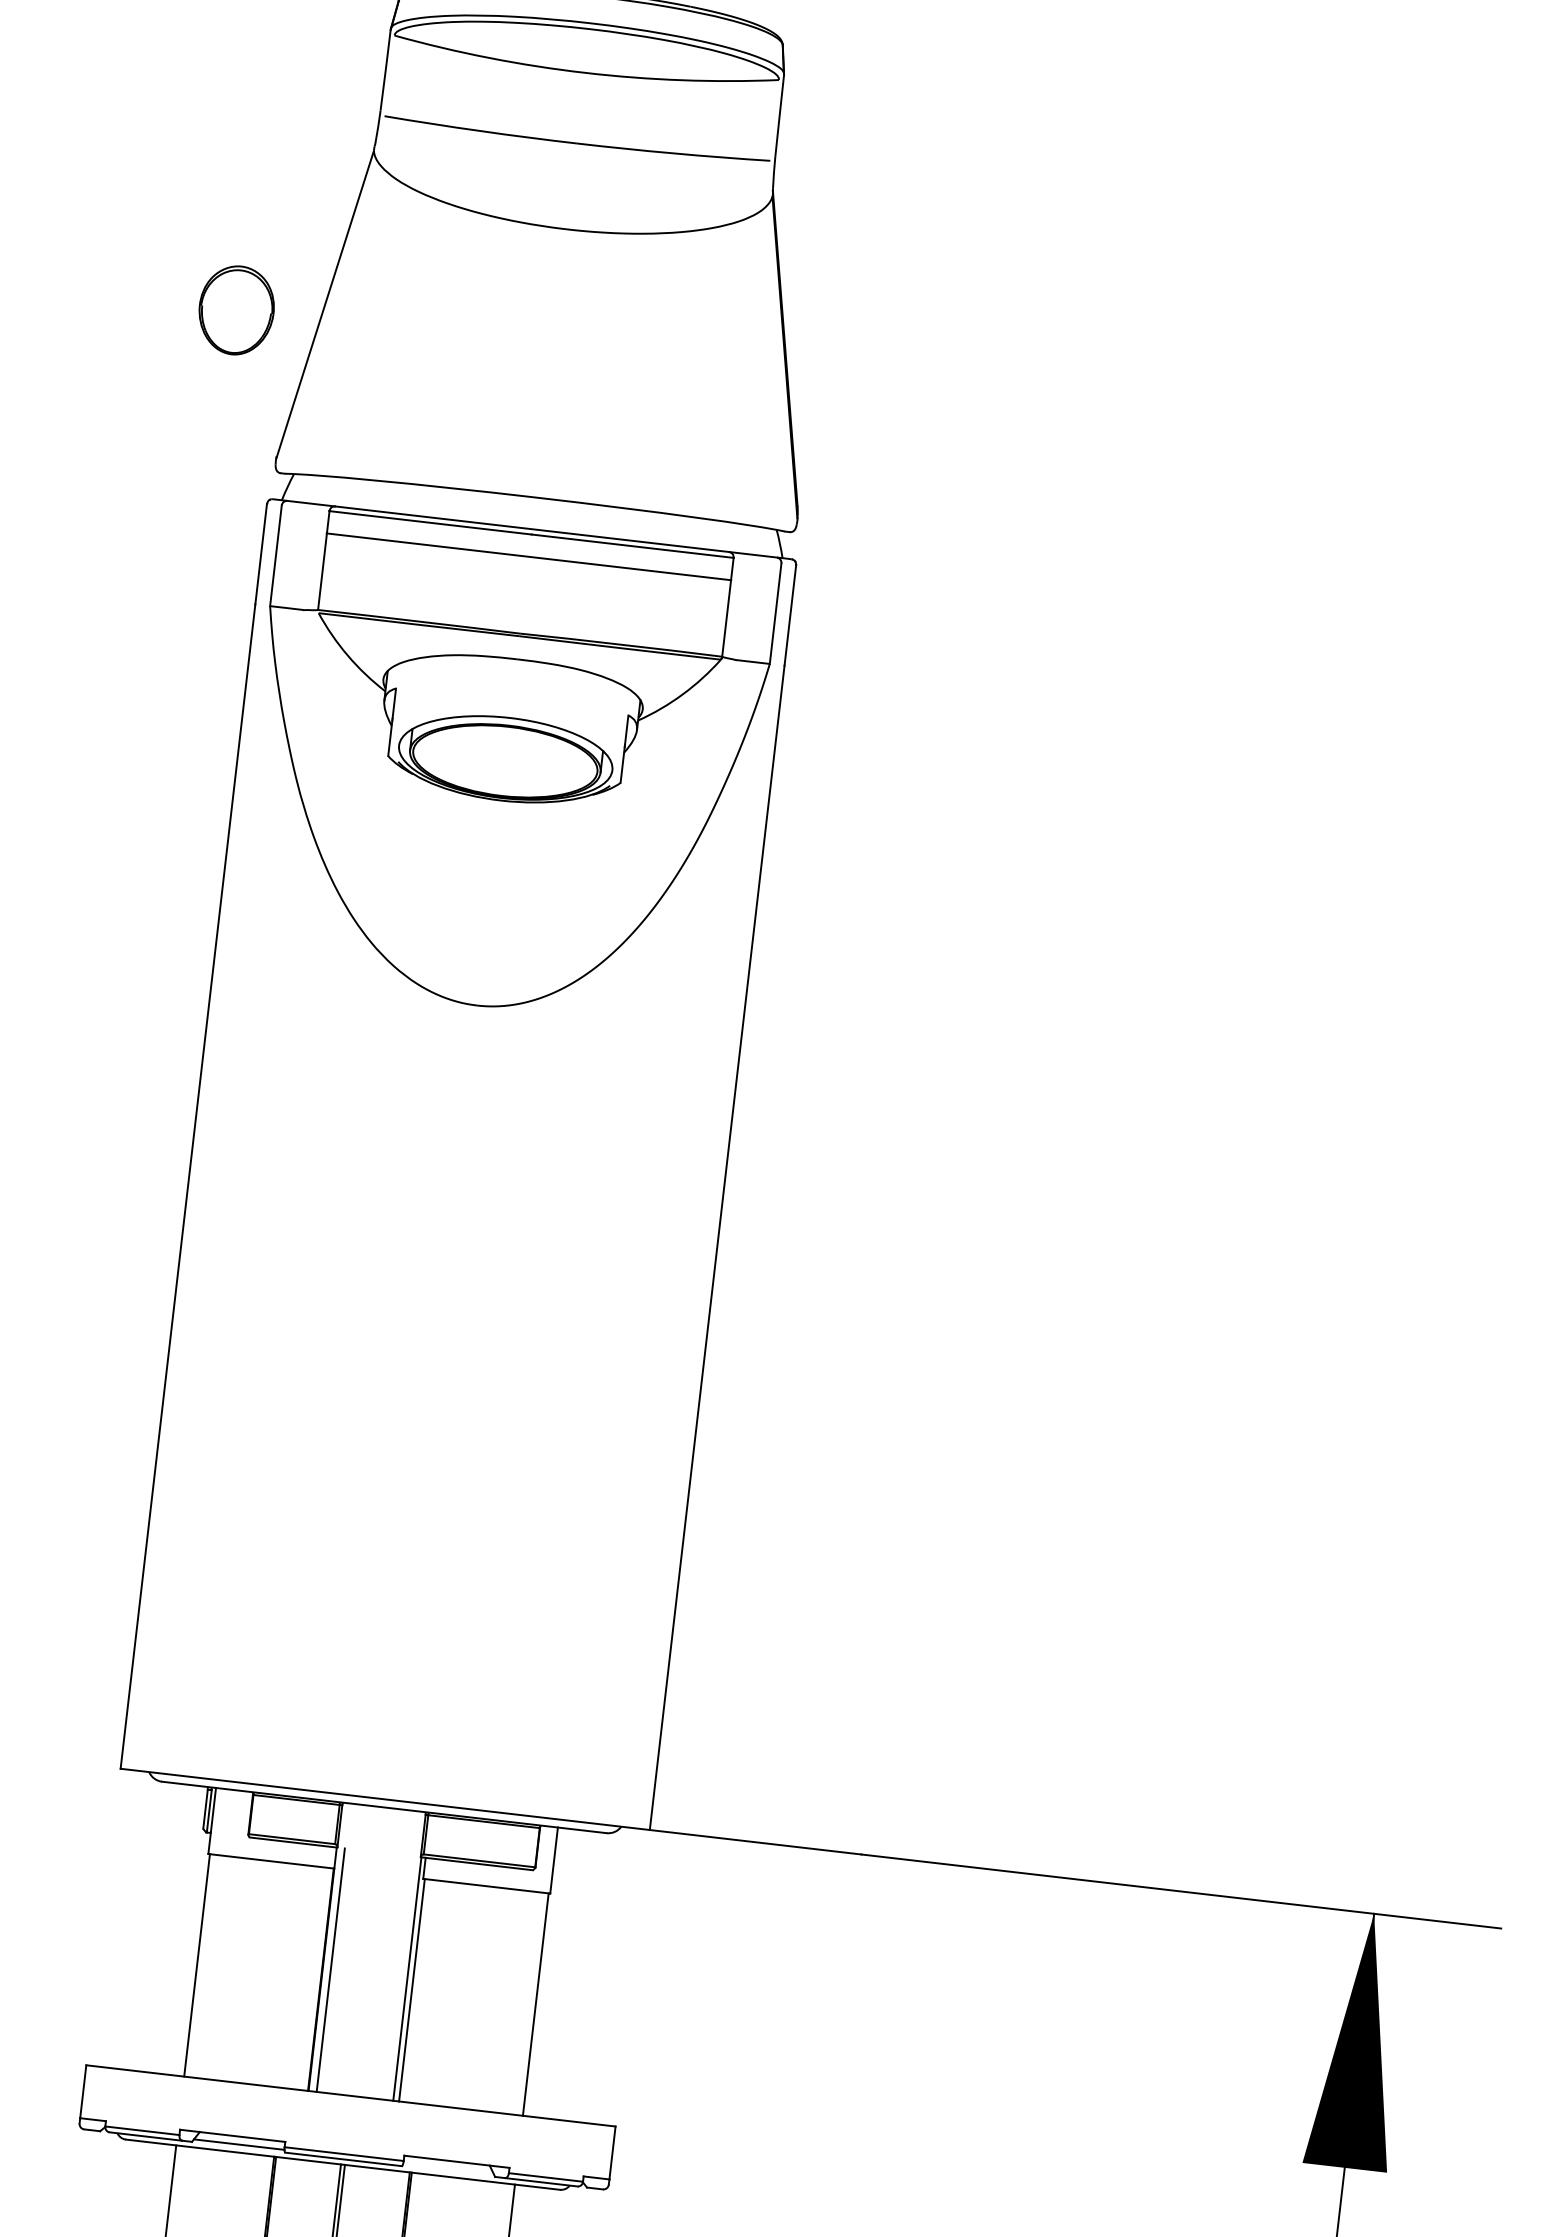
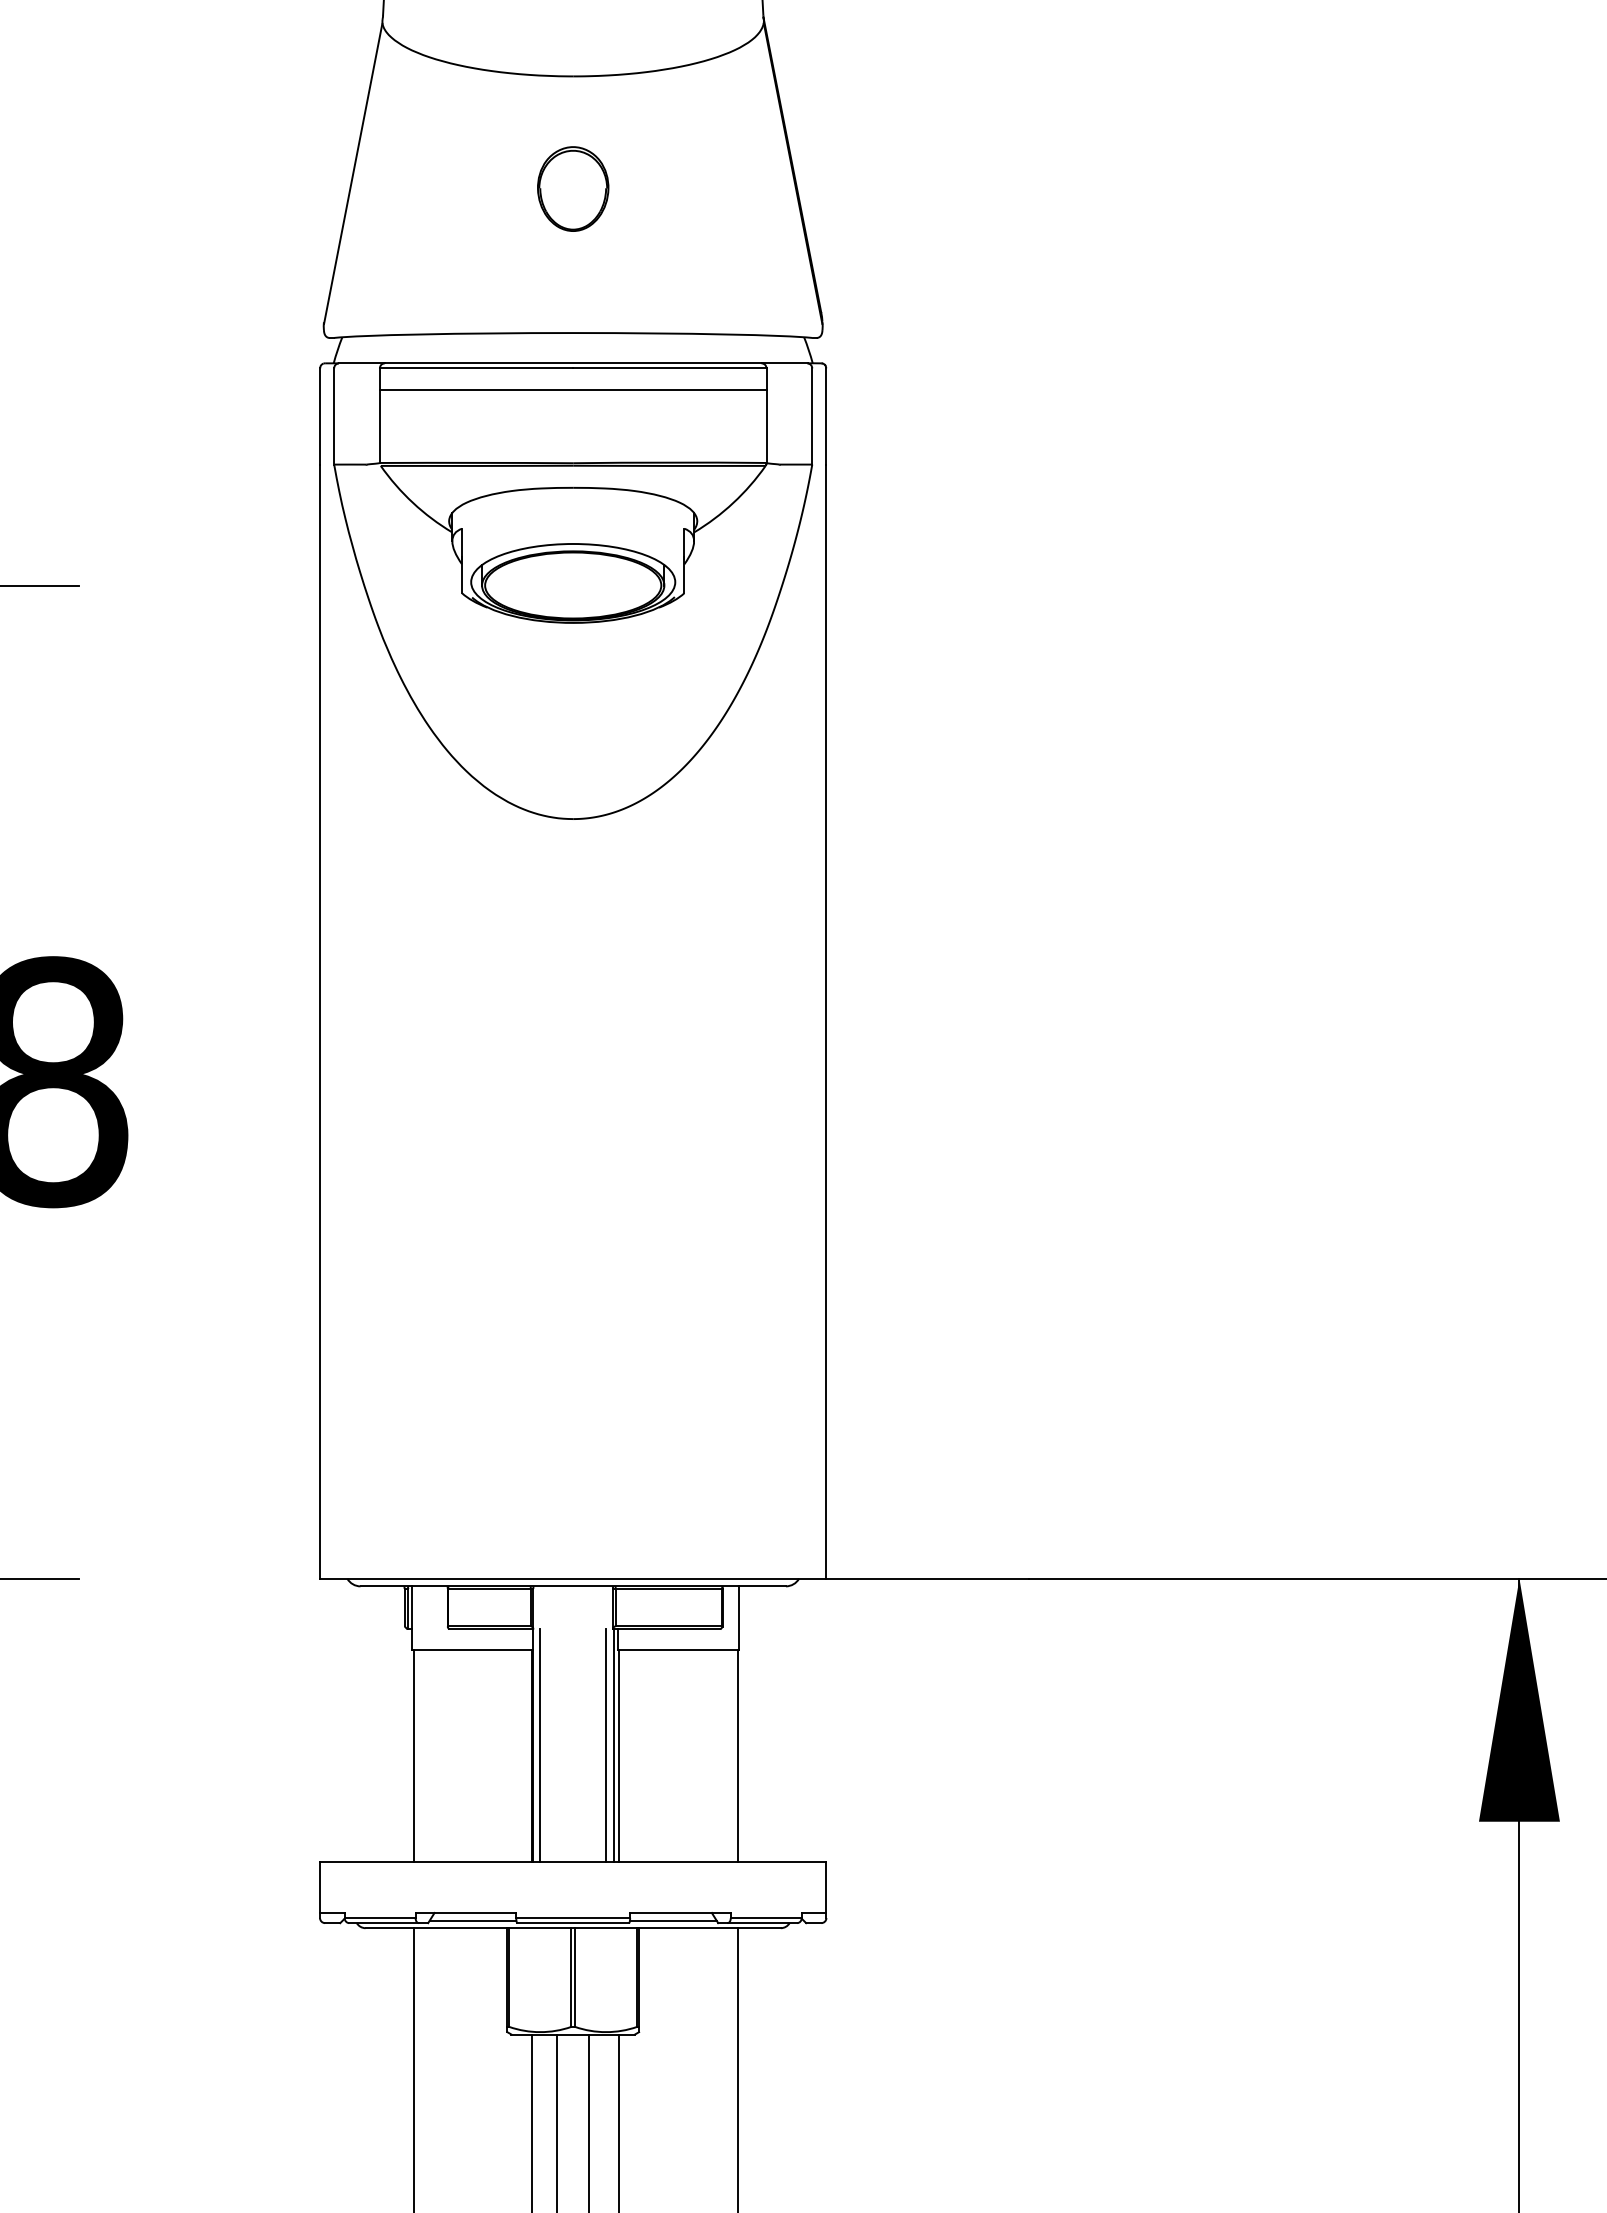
part: (236, 309) -> (573, 188), moved
line: (398, 1977) -> (605, 1745), added
line: (448, 2168) -> (673, 1920), added

